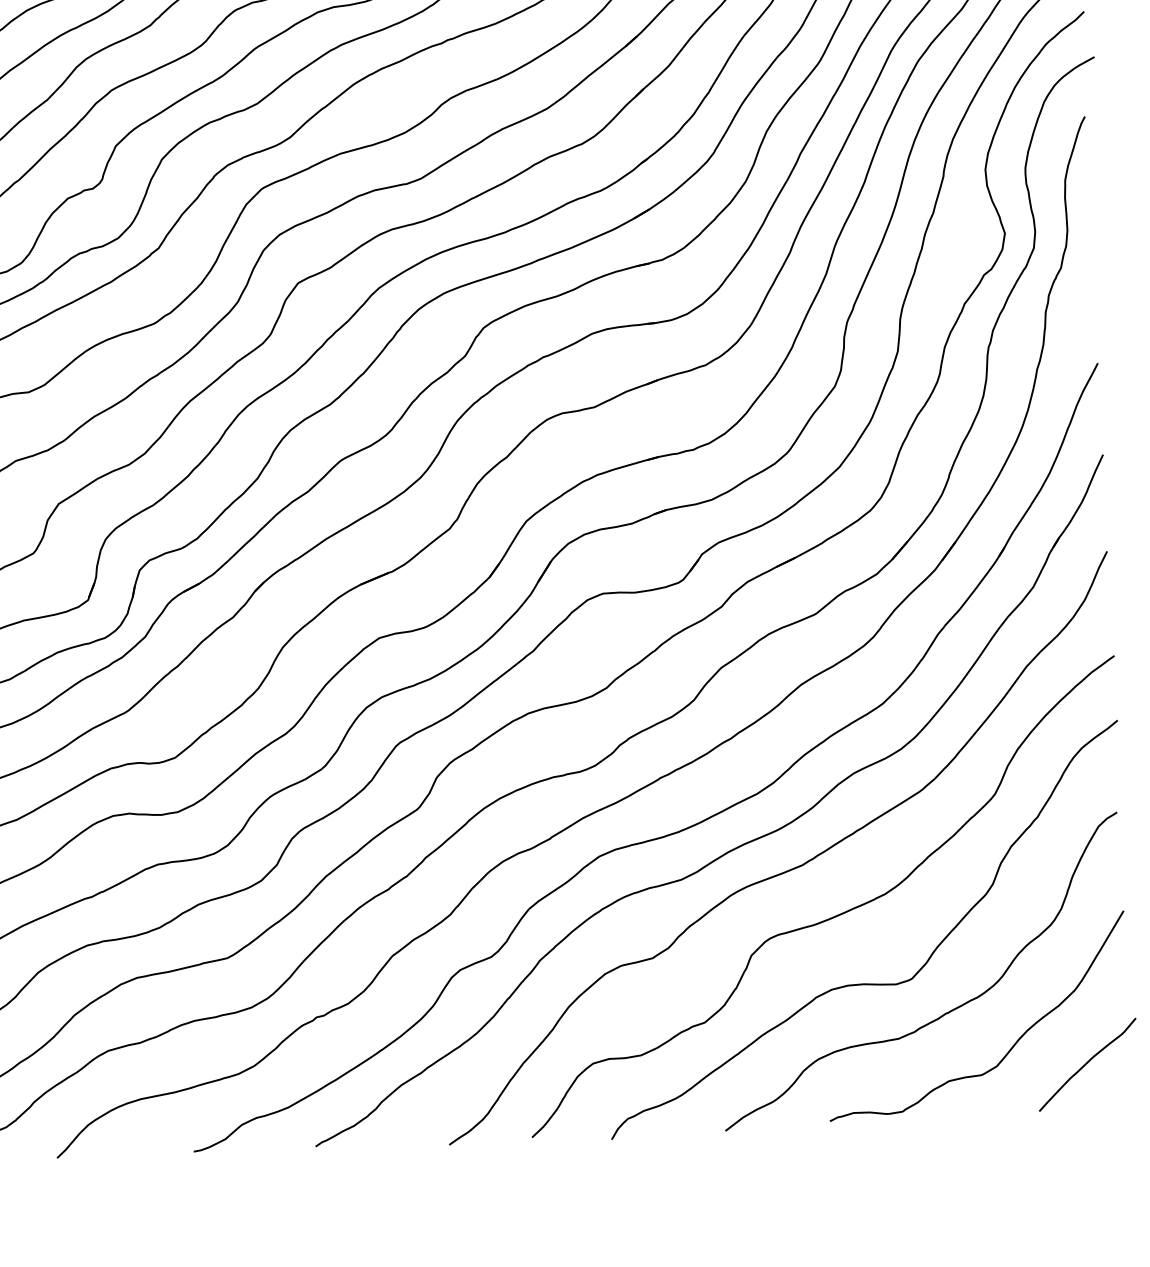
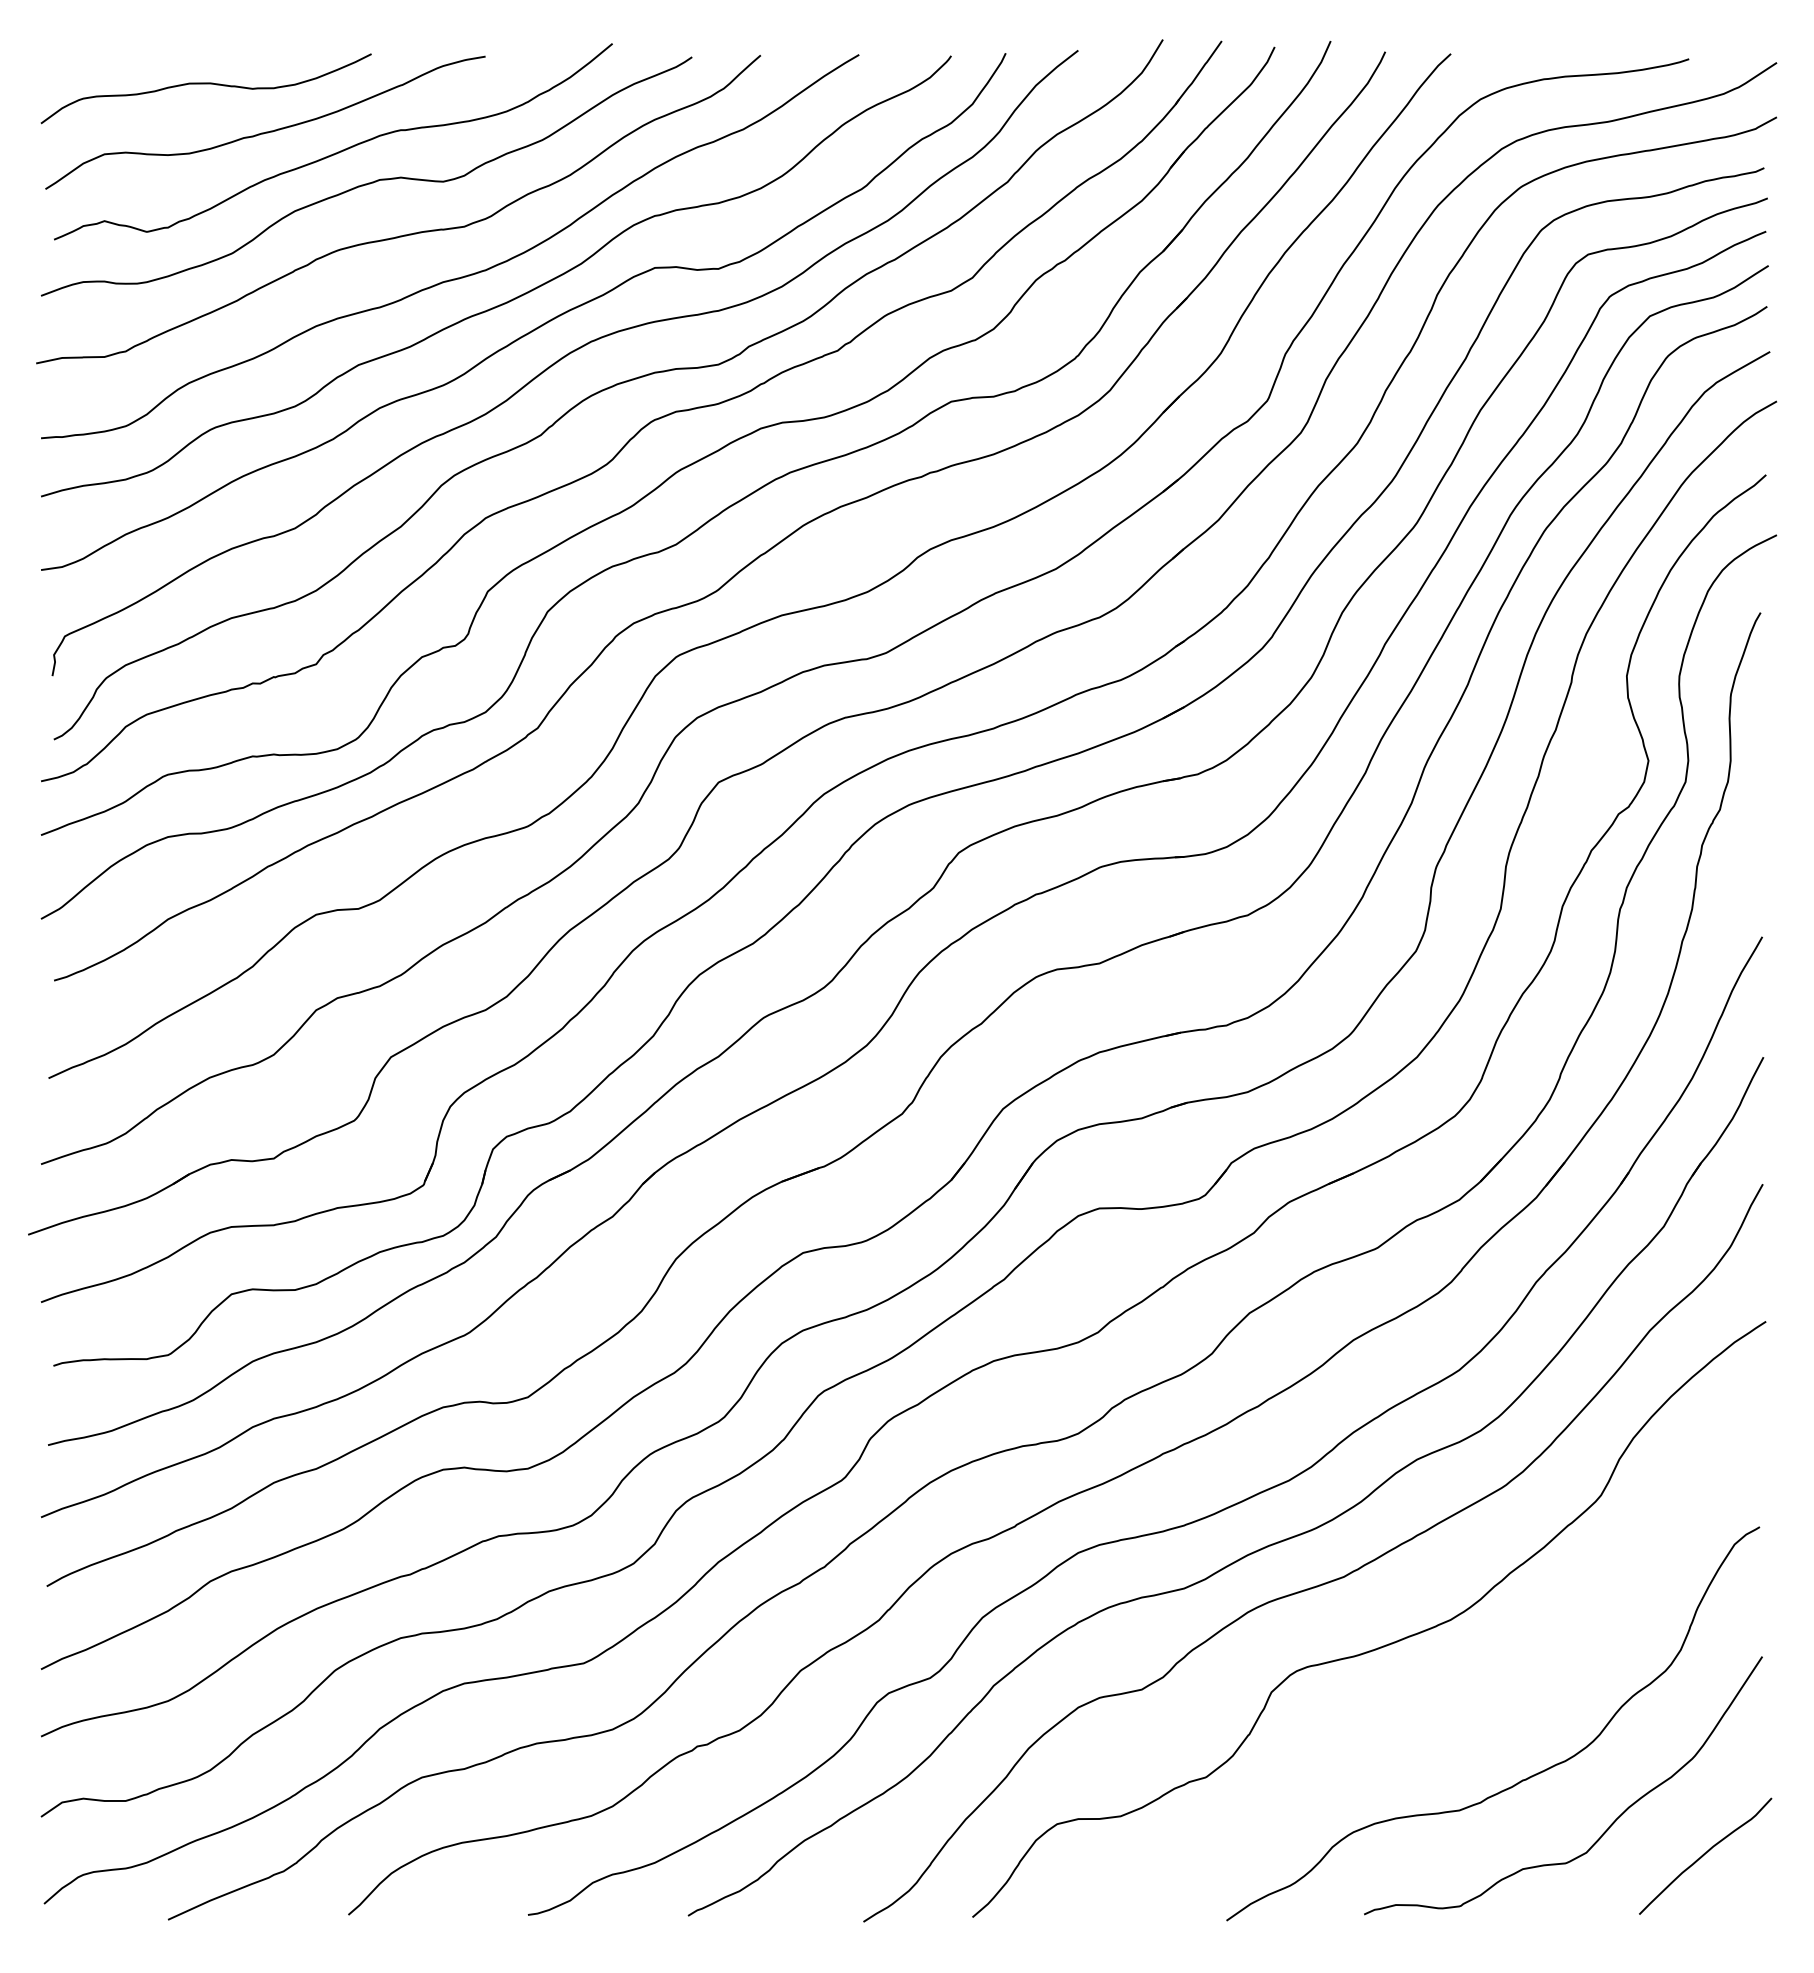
curve: (867, 983) -> (1421, 1736), removed

